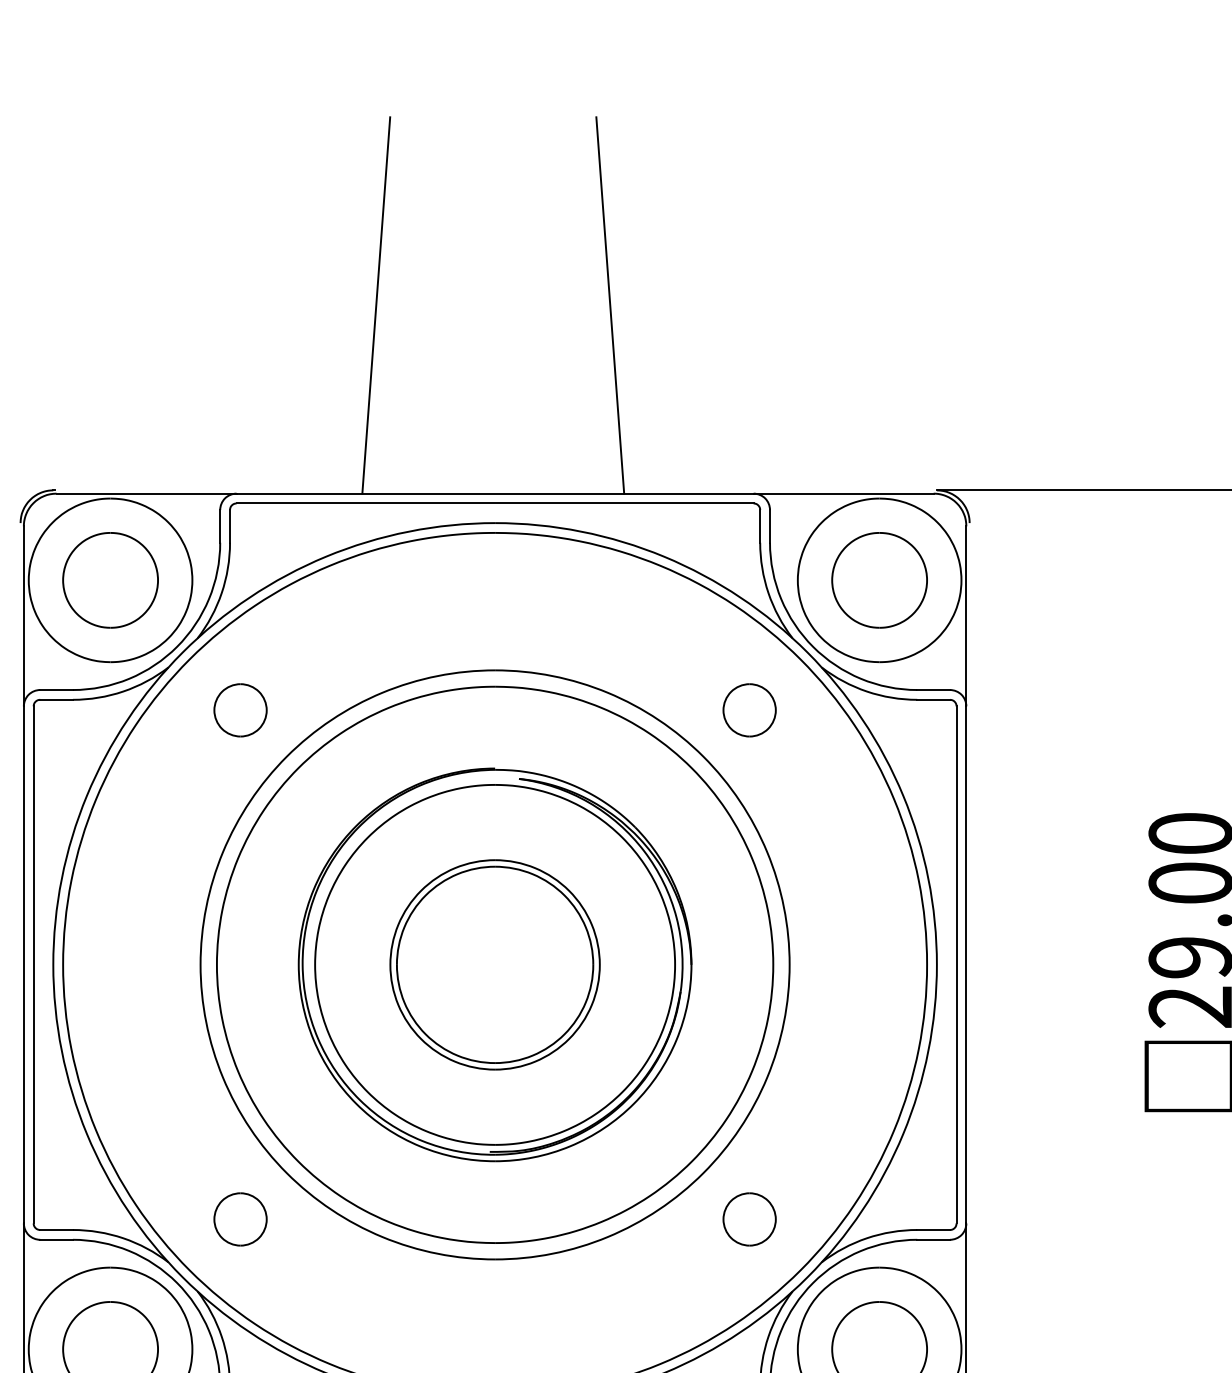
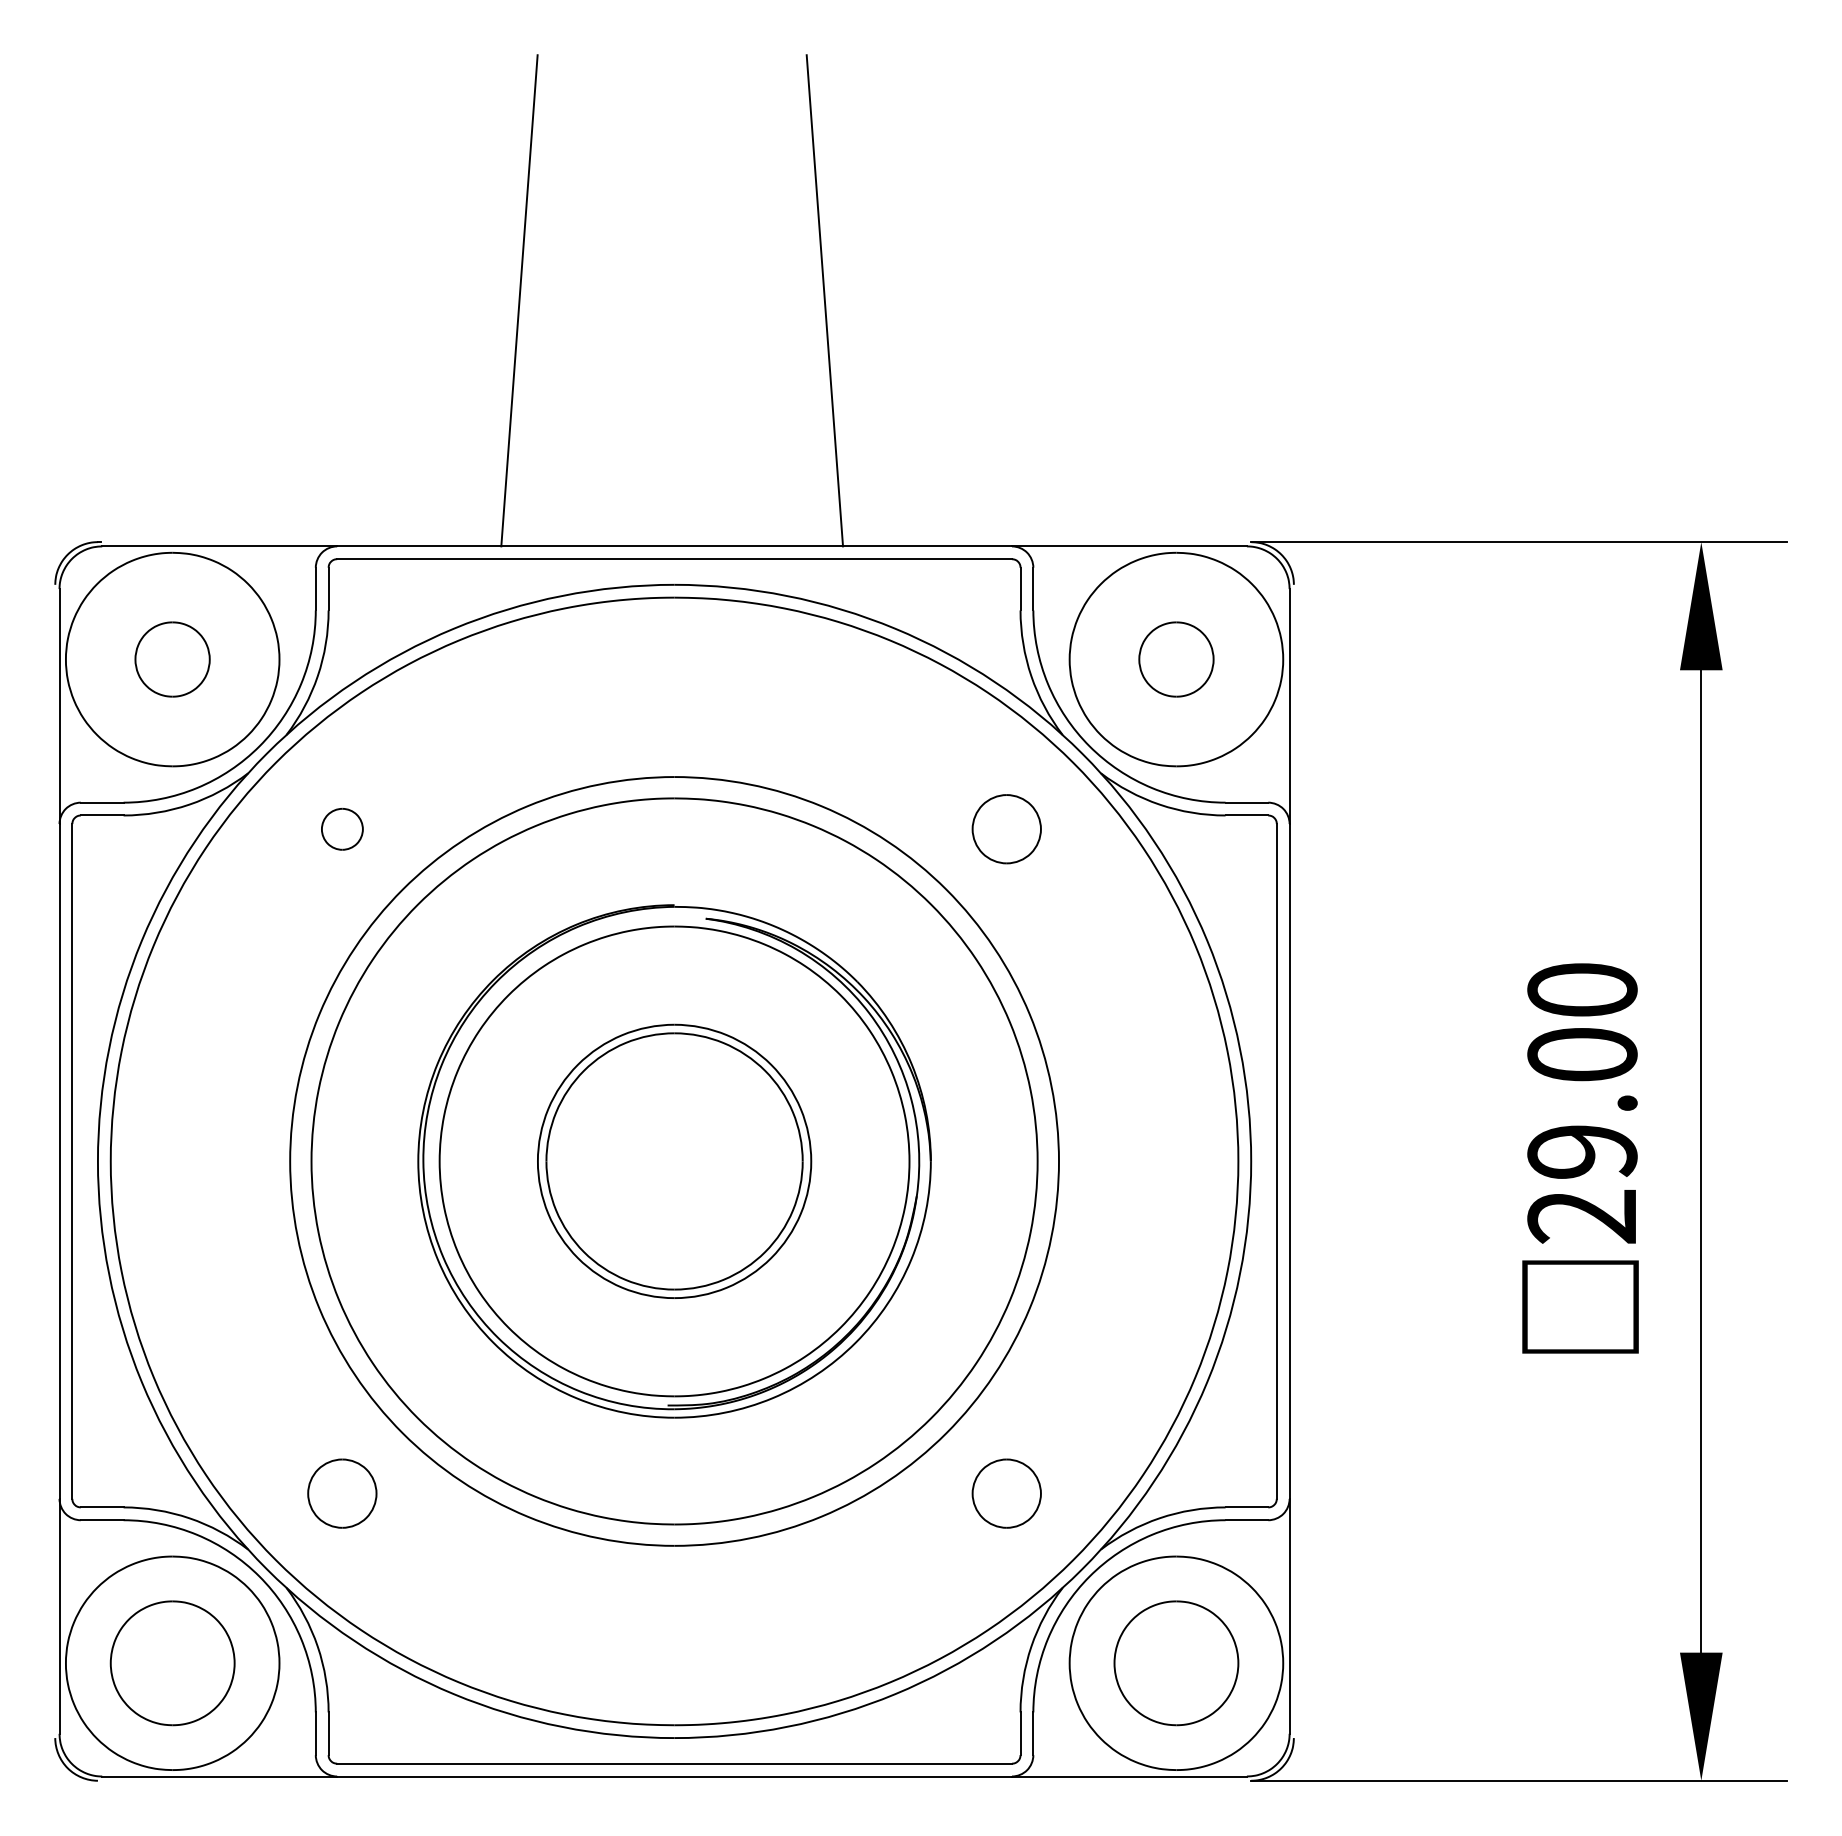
part: (110, 580) -> (172, 659), size x0.6
part: (879, 580) -> (1176, 659), size x0.6
part: (240, 710) -> (342, 829), size x0.6

